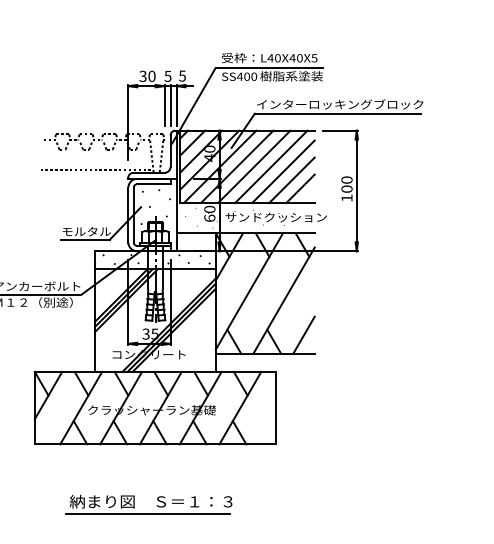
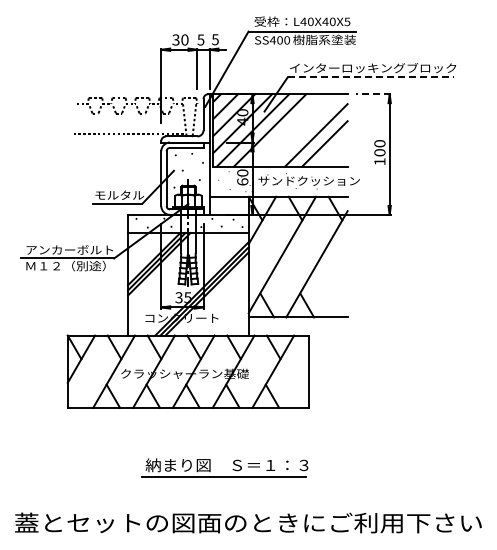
line: (170, 104) -> (203, 68), removed
line: (338, 113) -> (371, 77), solid -> dashed
line: (339, 130) -> (372, 94), solid -> dashed
line: (254, 166) -> (287, 130), removed
line: (271, 166) -> (304, 130), removed
line: (300, 188) -> (333, 152), removed
line: (303, 334) -> (336, 298), removed
part: (156, 505) -> (232, 469), moved

